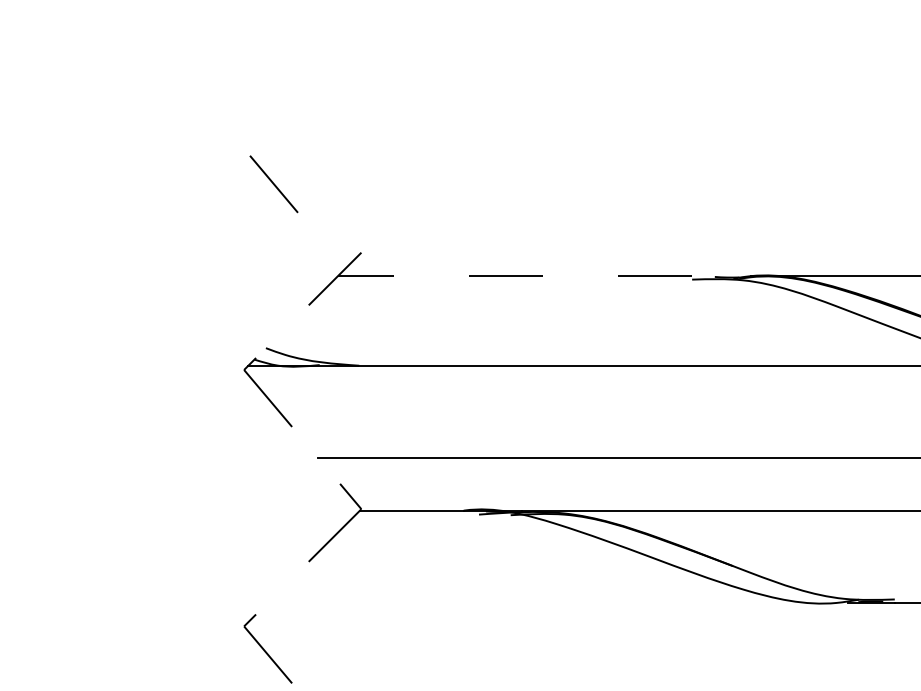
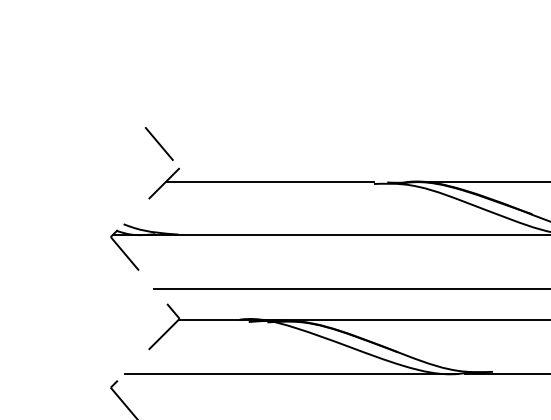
line: (272, 183) -> (158, 143), moved
line: (514, 275) -> (269, 181), dashed -> solid
line: (551, 602) -> (291, 373), added

